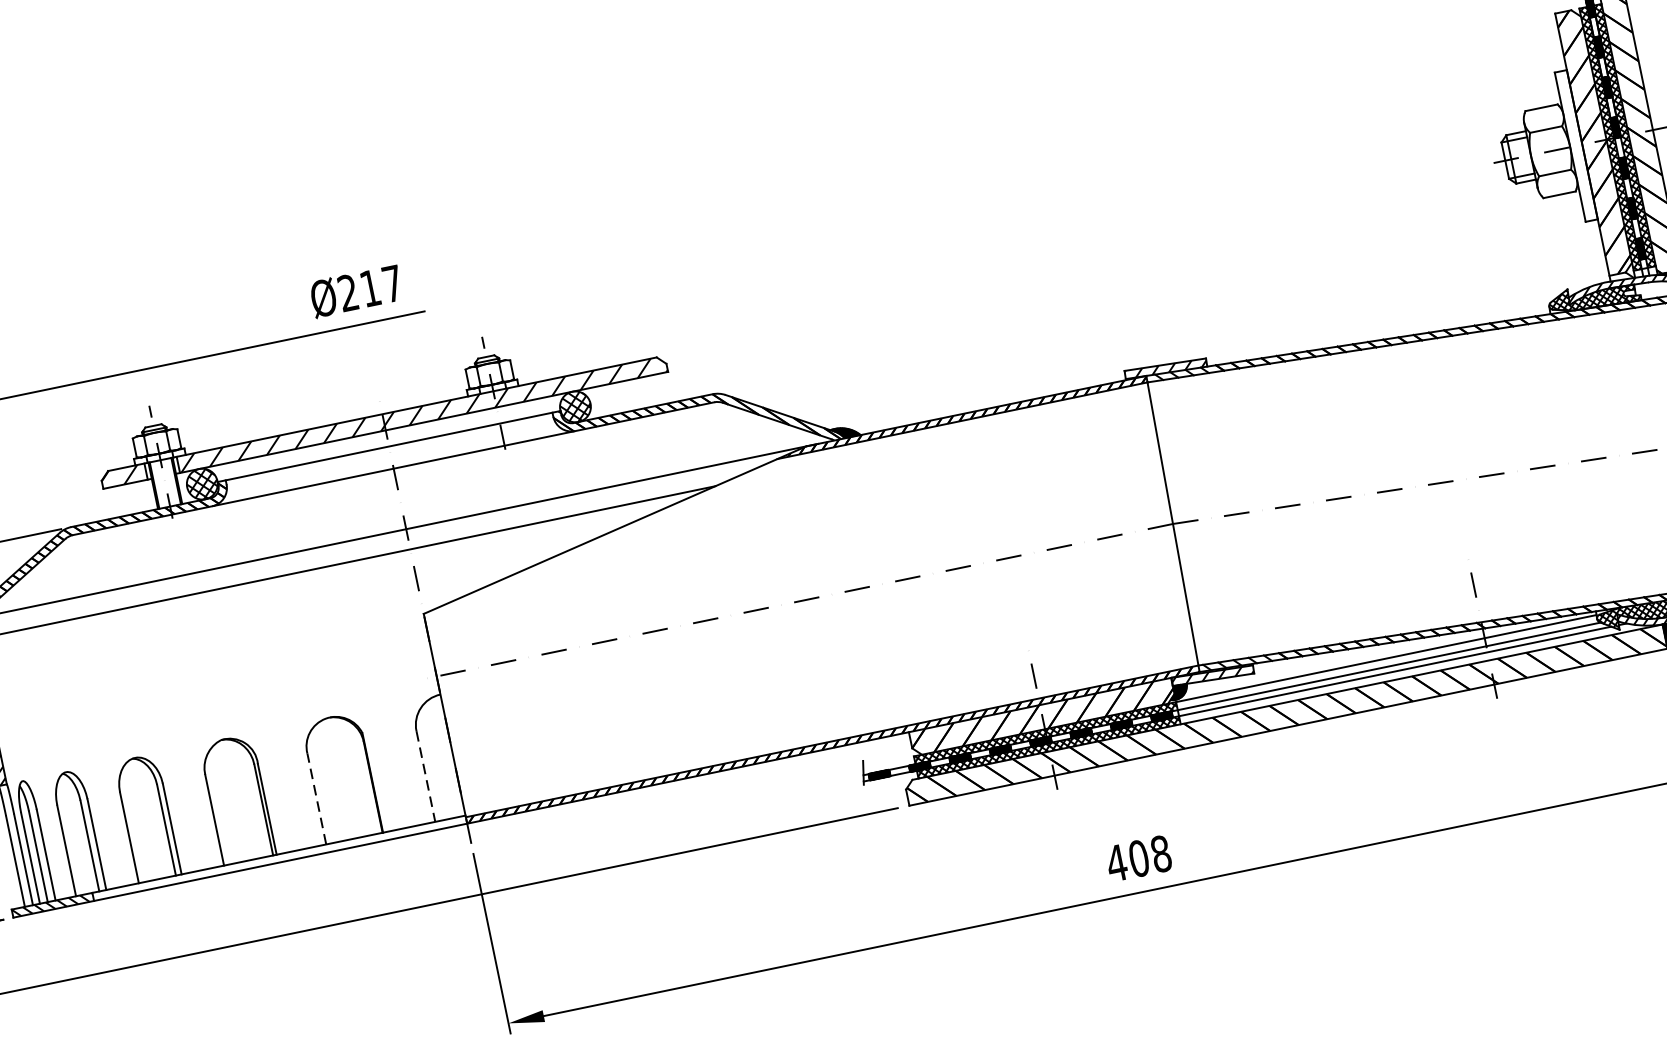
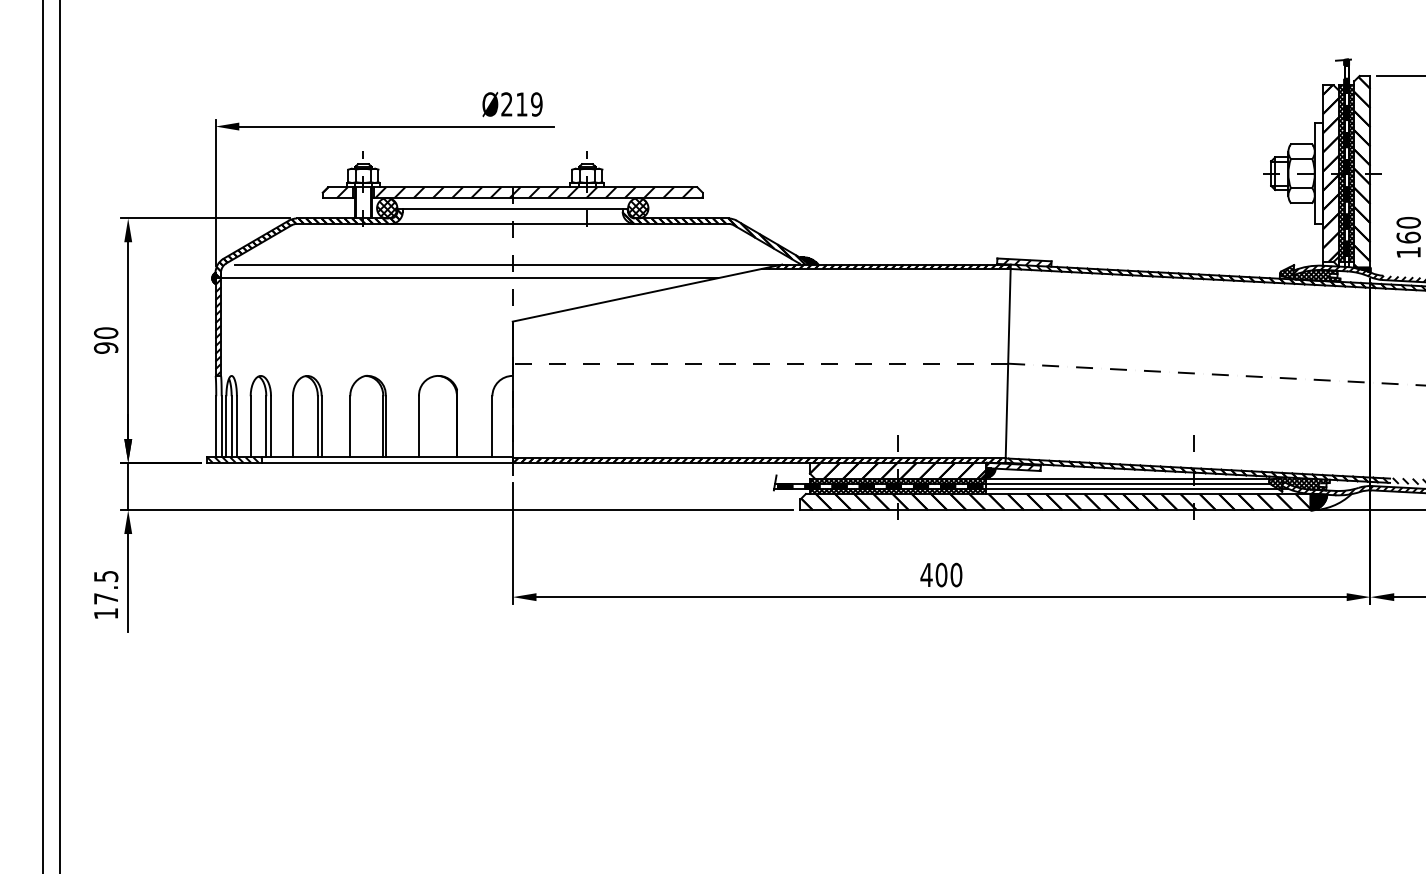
text: (392, 283) -> (536, 104), Ø217 -> Ø219
line: (425, 776) -> (492, 426), dashed -> solid
line: (317, 798) -> (419, 426), dashed -> solid
text: (1161, 853) -> (956, 574), 408 -> 400

